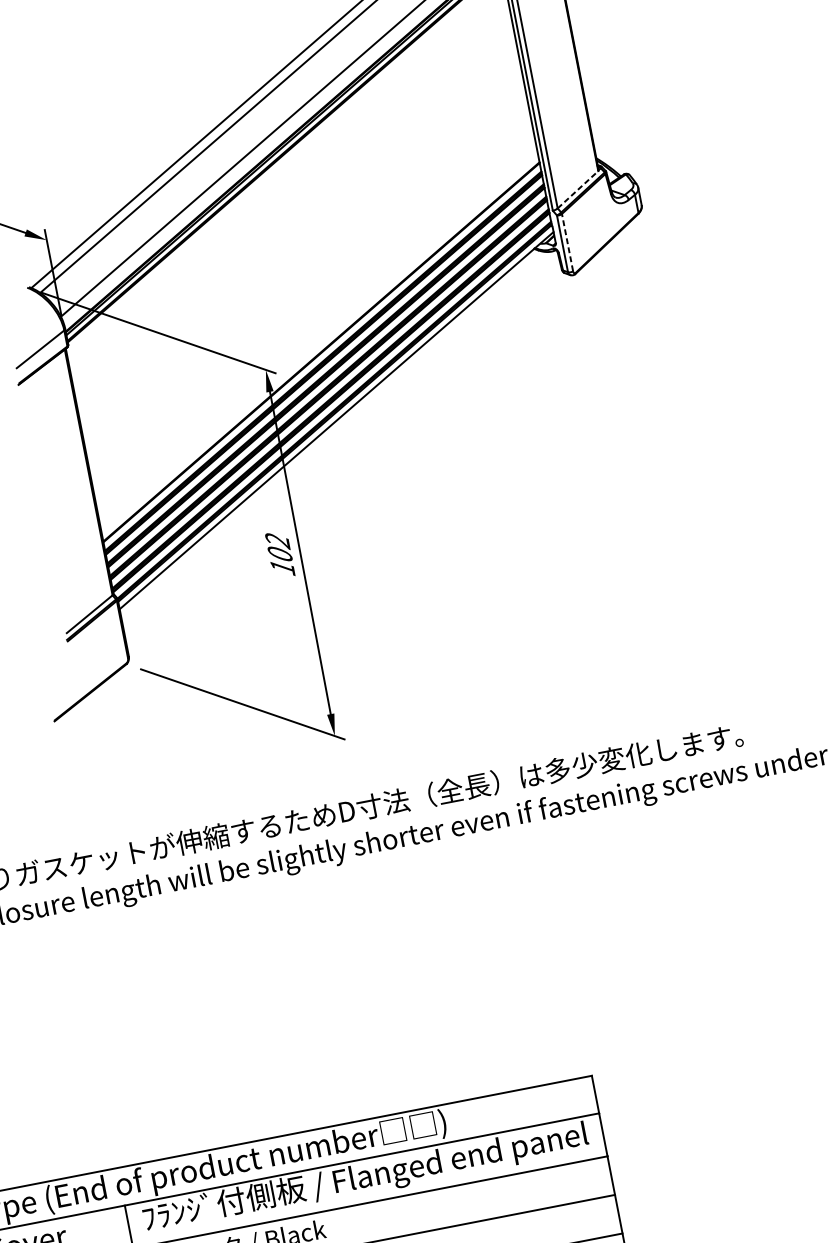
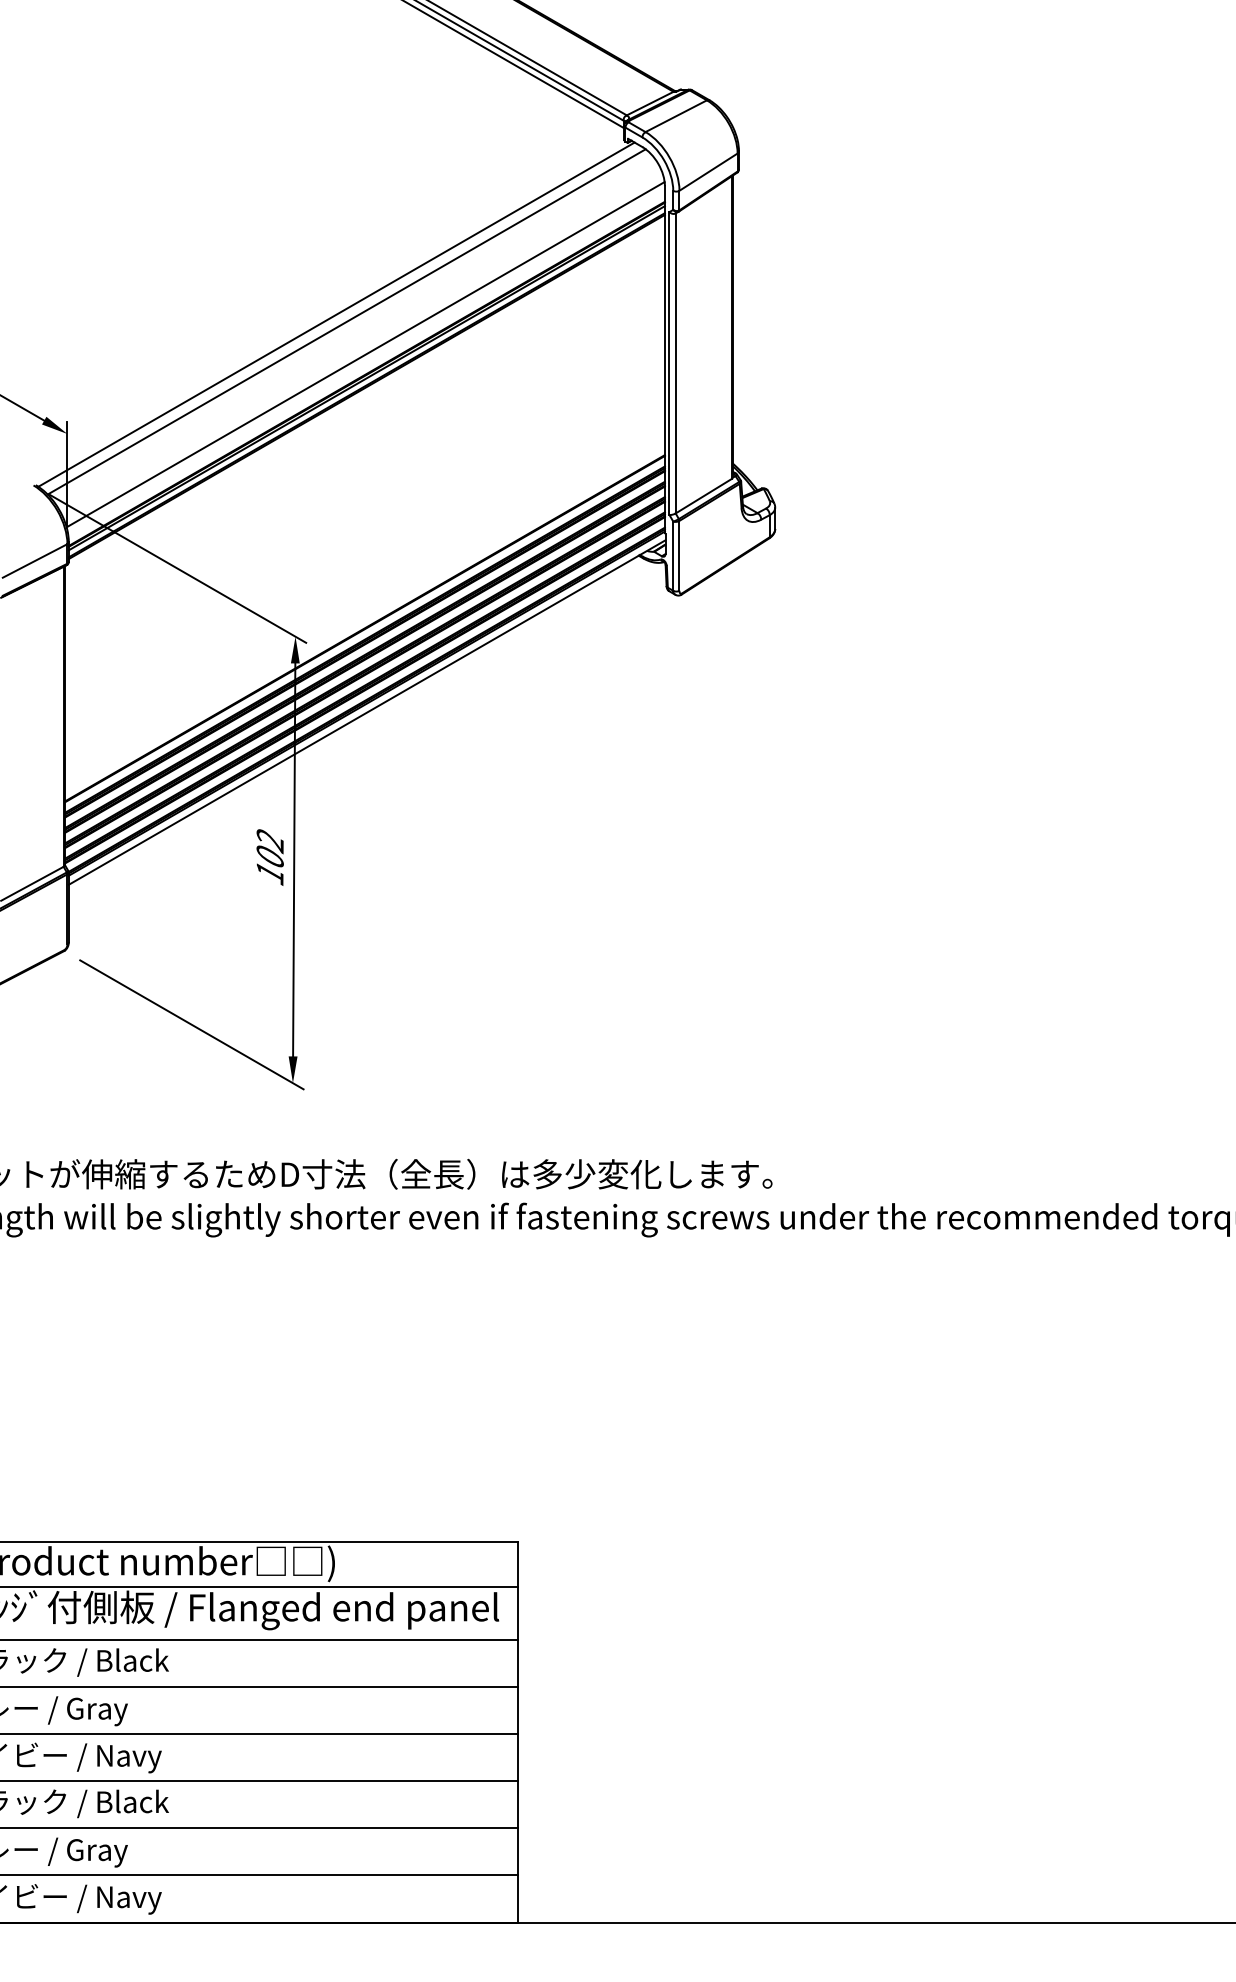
line: (578, 189) -> (704, 495), dashed -> solid
line: (567, 242) -> (679, 555), dashed -> solid

